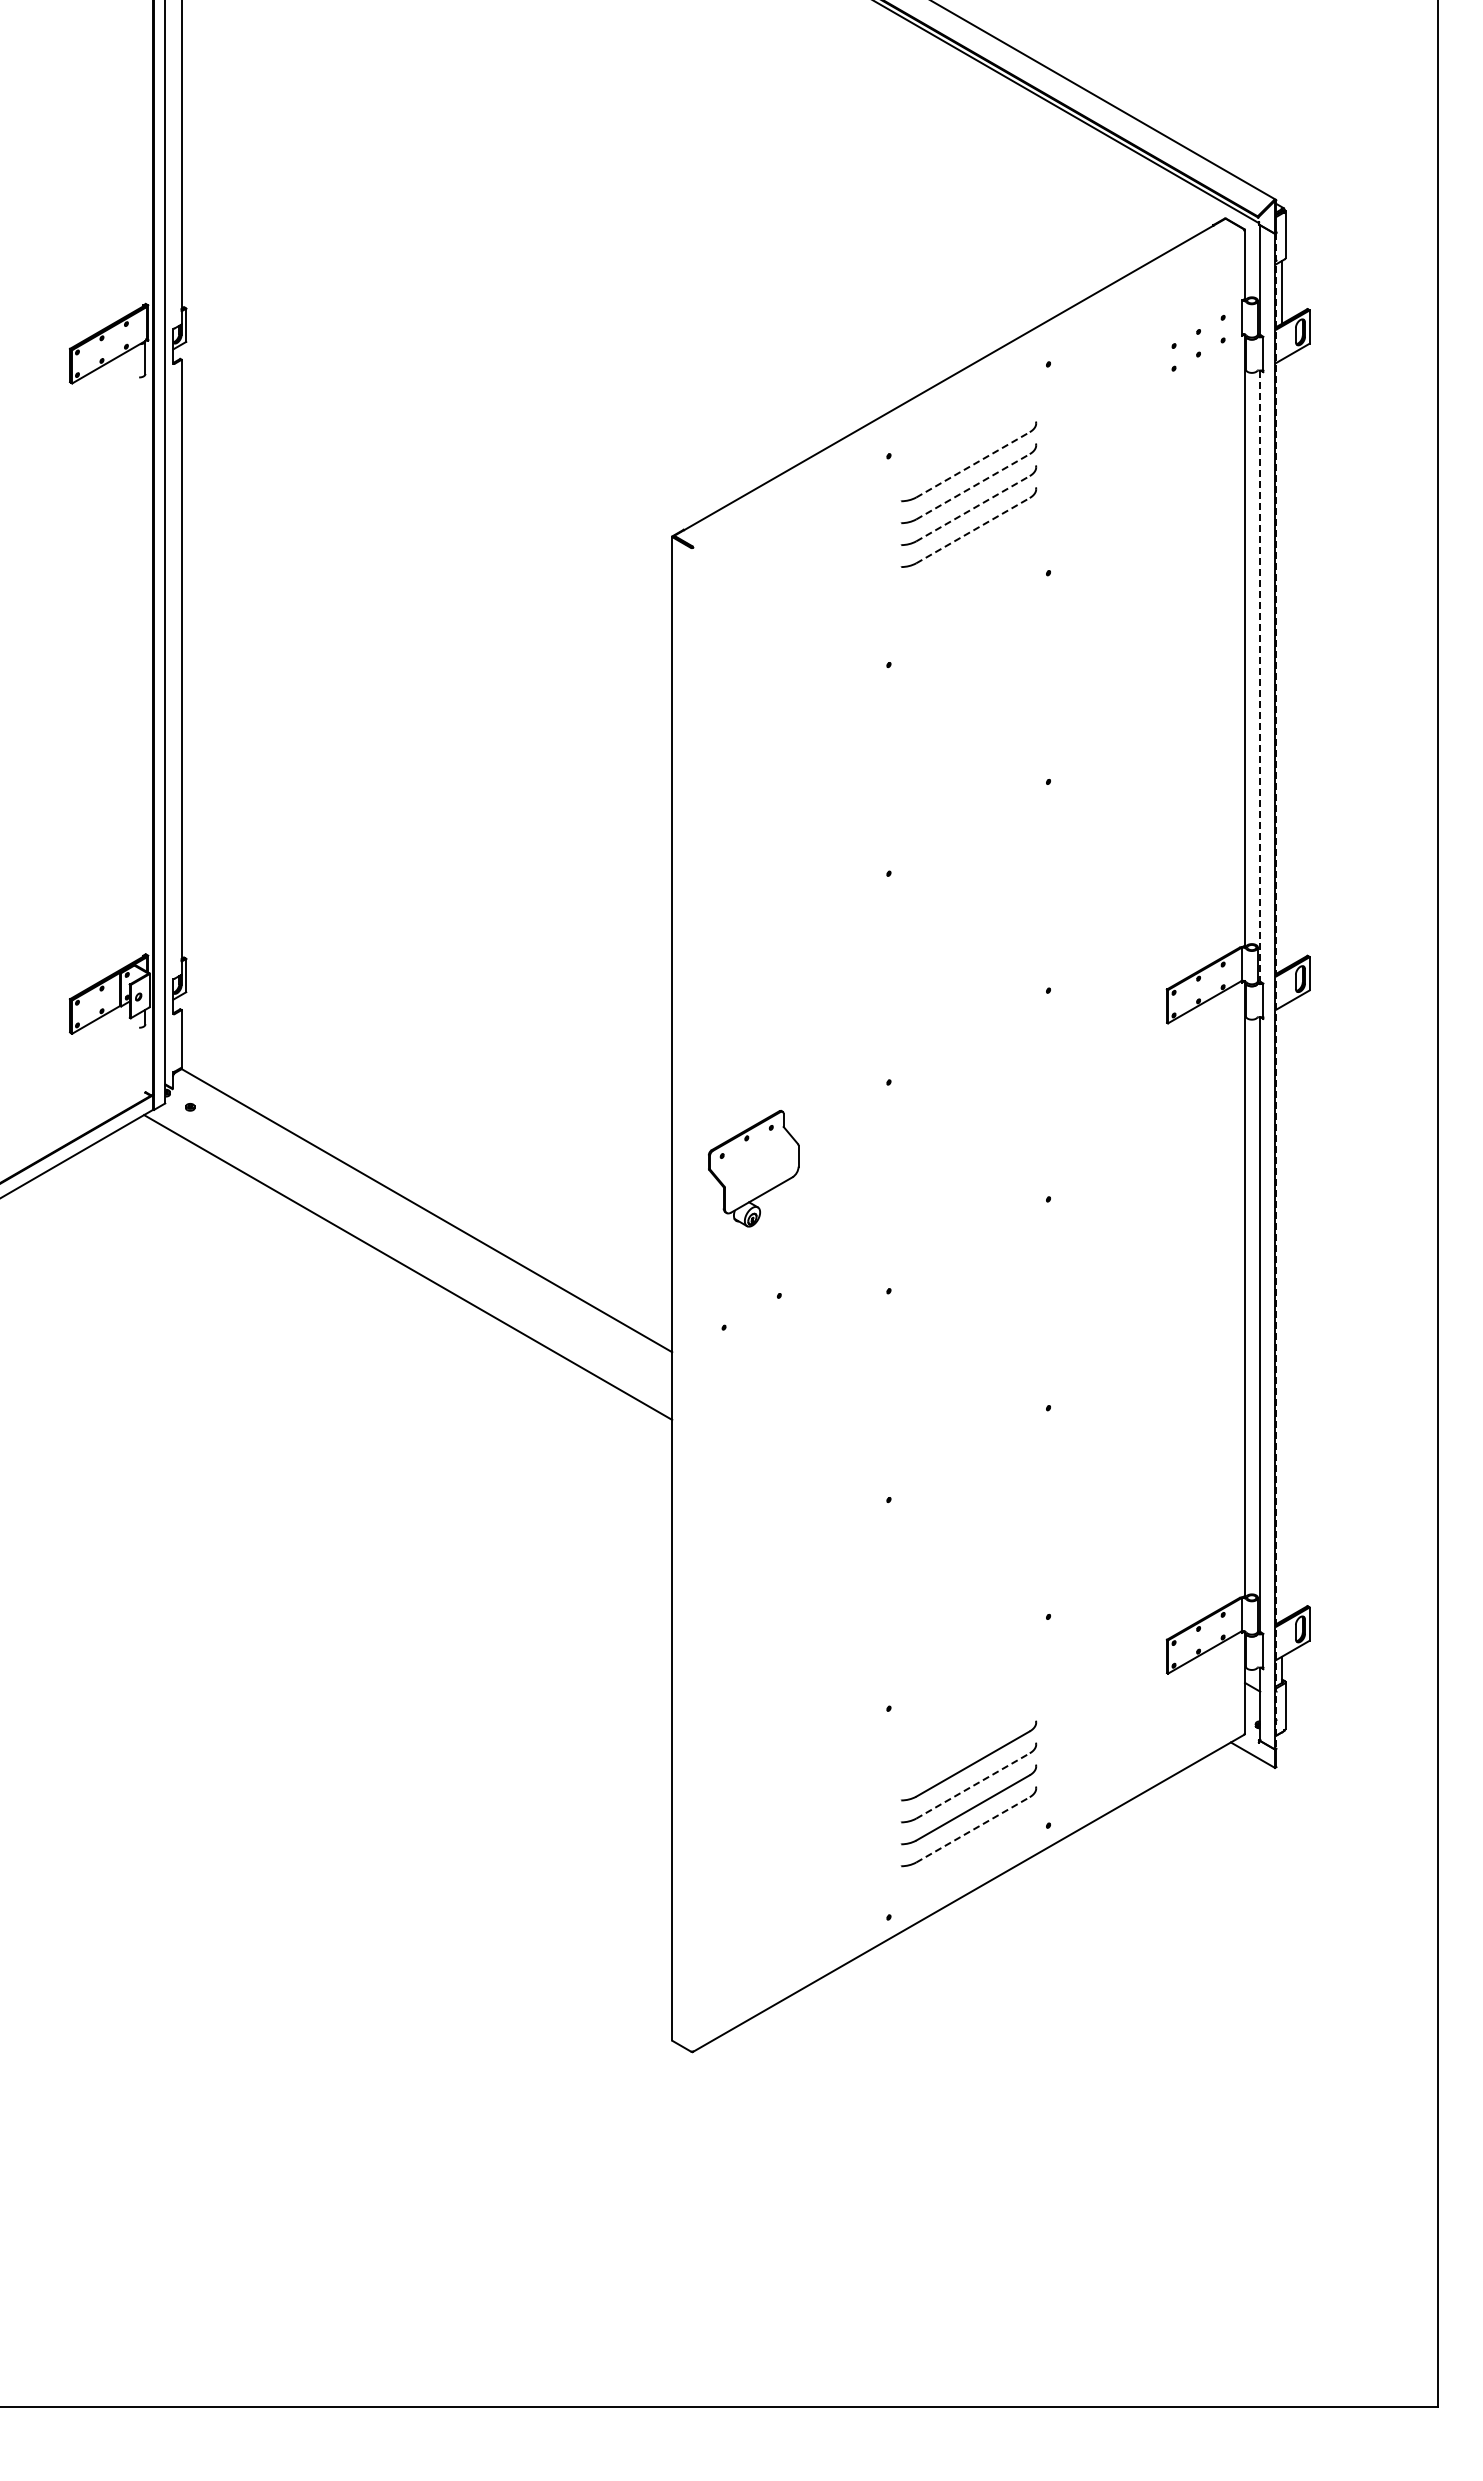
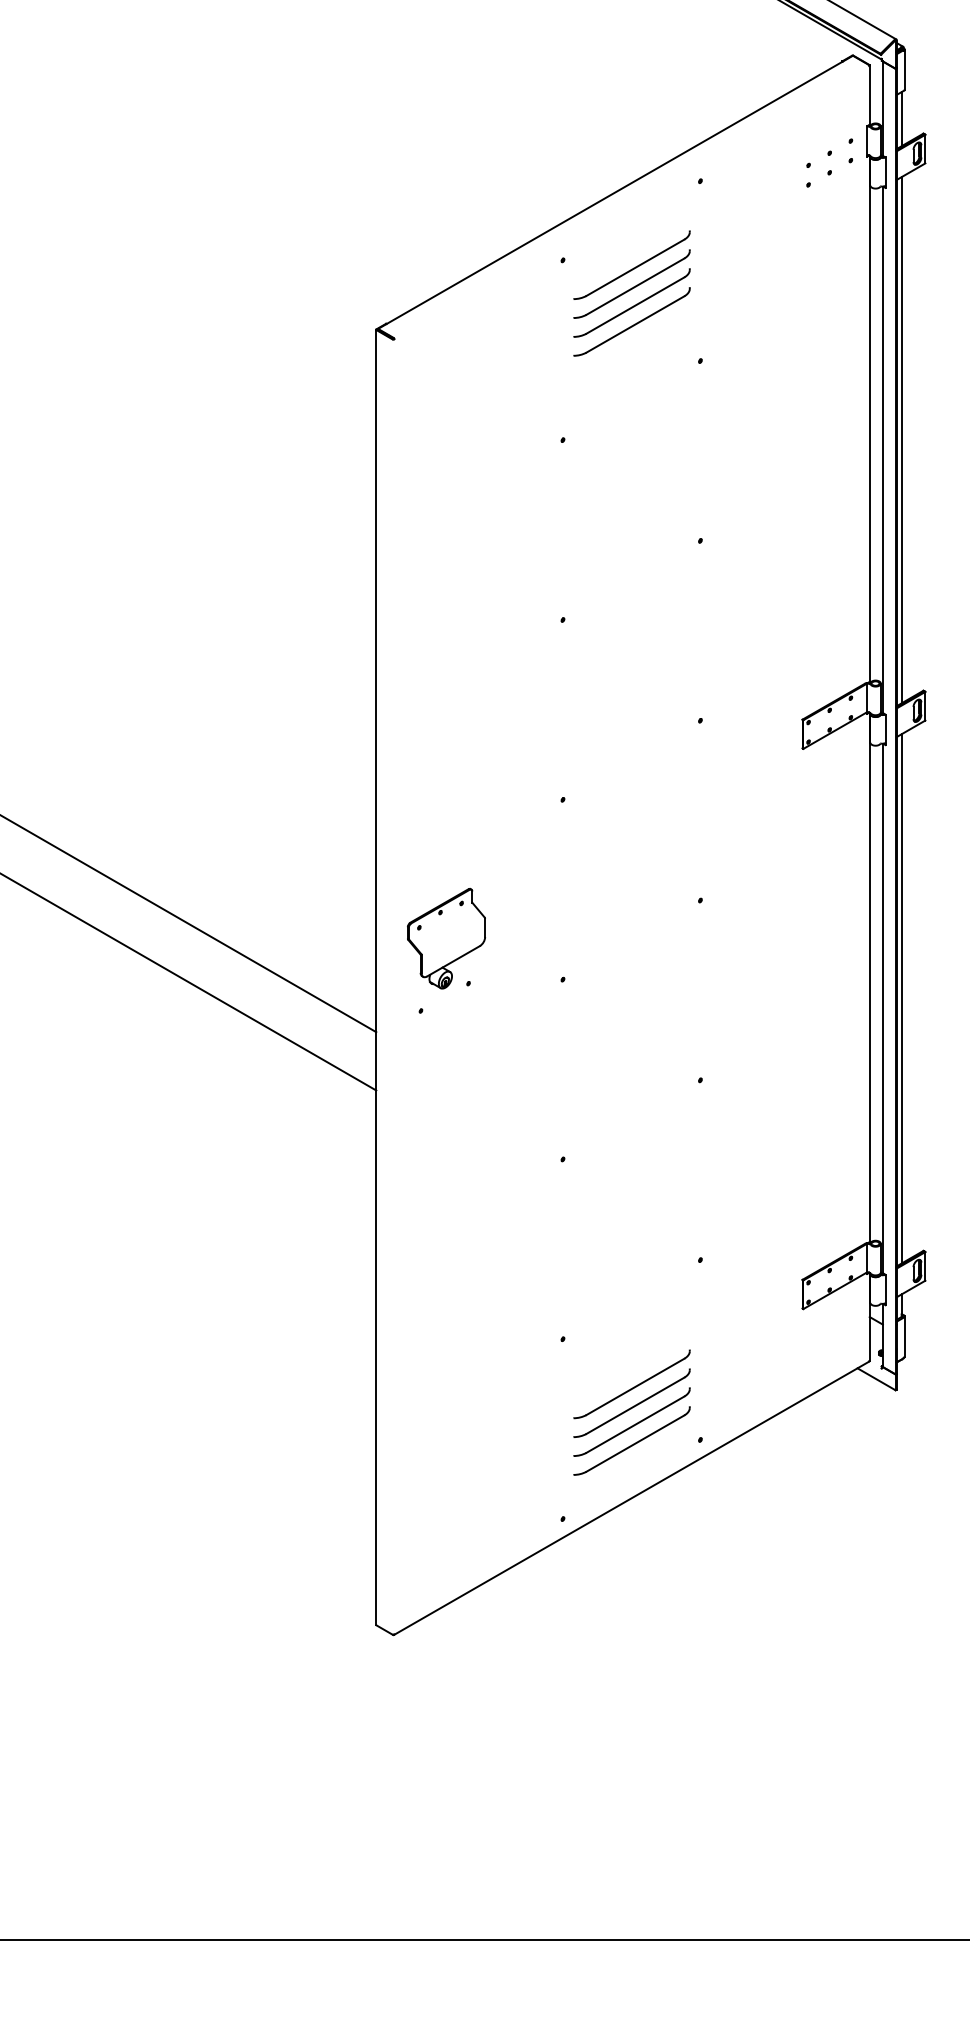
line: (973, 464) -> (635, 267), dashed -> solid
line: (973, 486) -> (635, 286), dashed -> solid
line: (973, 508) -> (635, 305), dashed -> solid
line: (973, 530) -> (635, 324), dashed -> solid
line: (1282, 664) -> (901, 439), added
line: (1260, 676) -> (883, 450), dashed -> solid
line: (1276, 990) -> (896, 720), dashed -> solid
part: (753, 1168) -> (446, 938), moved
line: (1282, 1313) -> (901, 998), added
line: (973, 1786) -> (635, 1406), dashed -> solid
line: (973, 1829) -> (635, 1443), dashed -> solid

